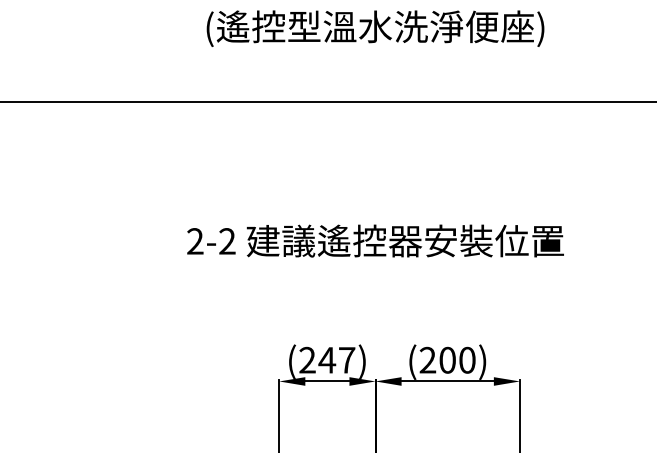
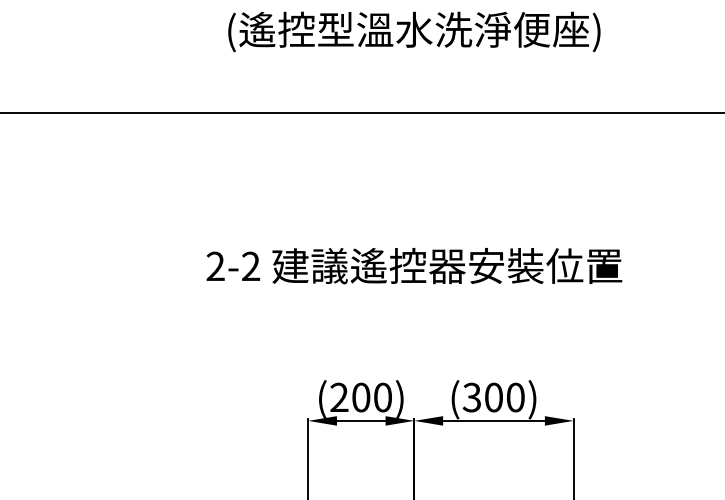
text: (336, 360) -> (371, 397), (247) -> (200)
text: (427, 360) -> (471, 397), (200) -> (300)

